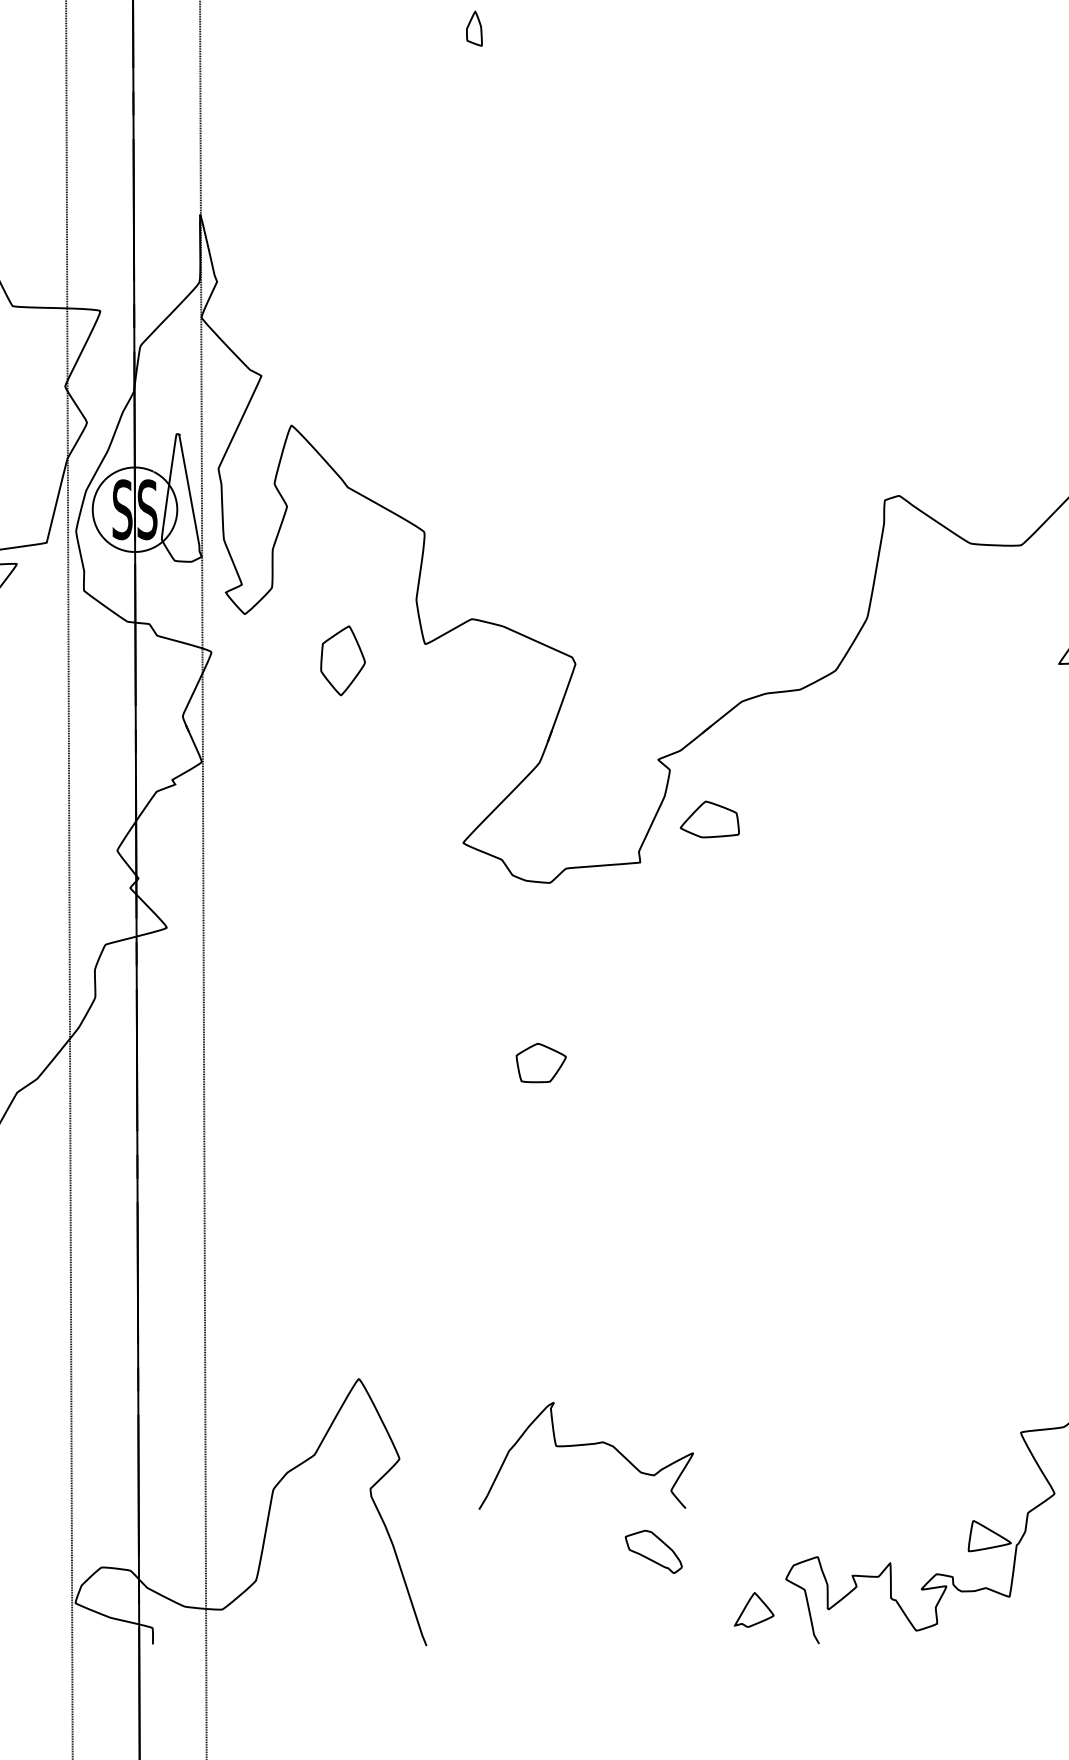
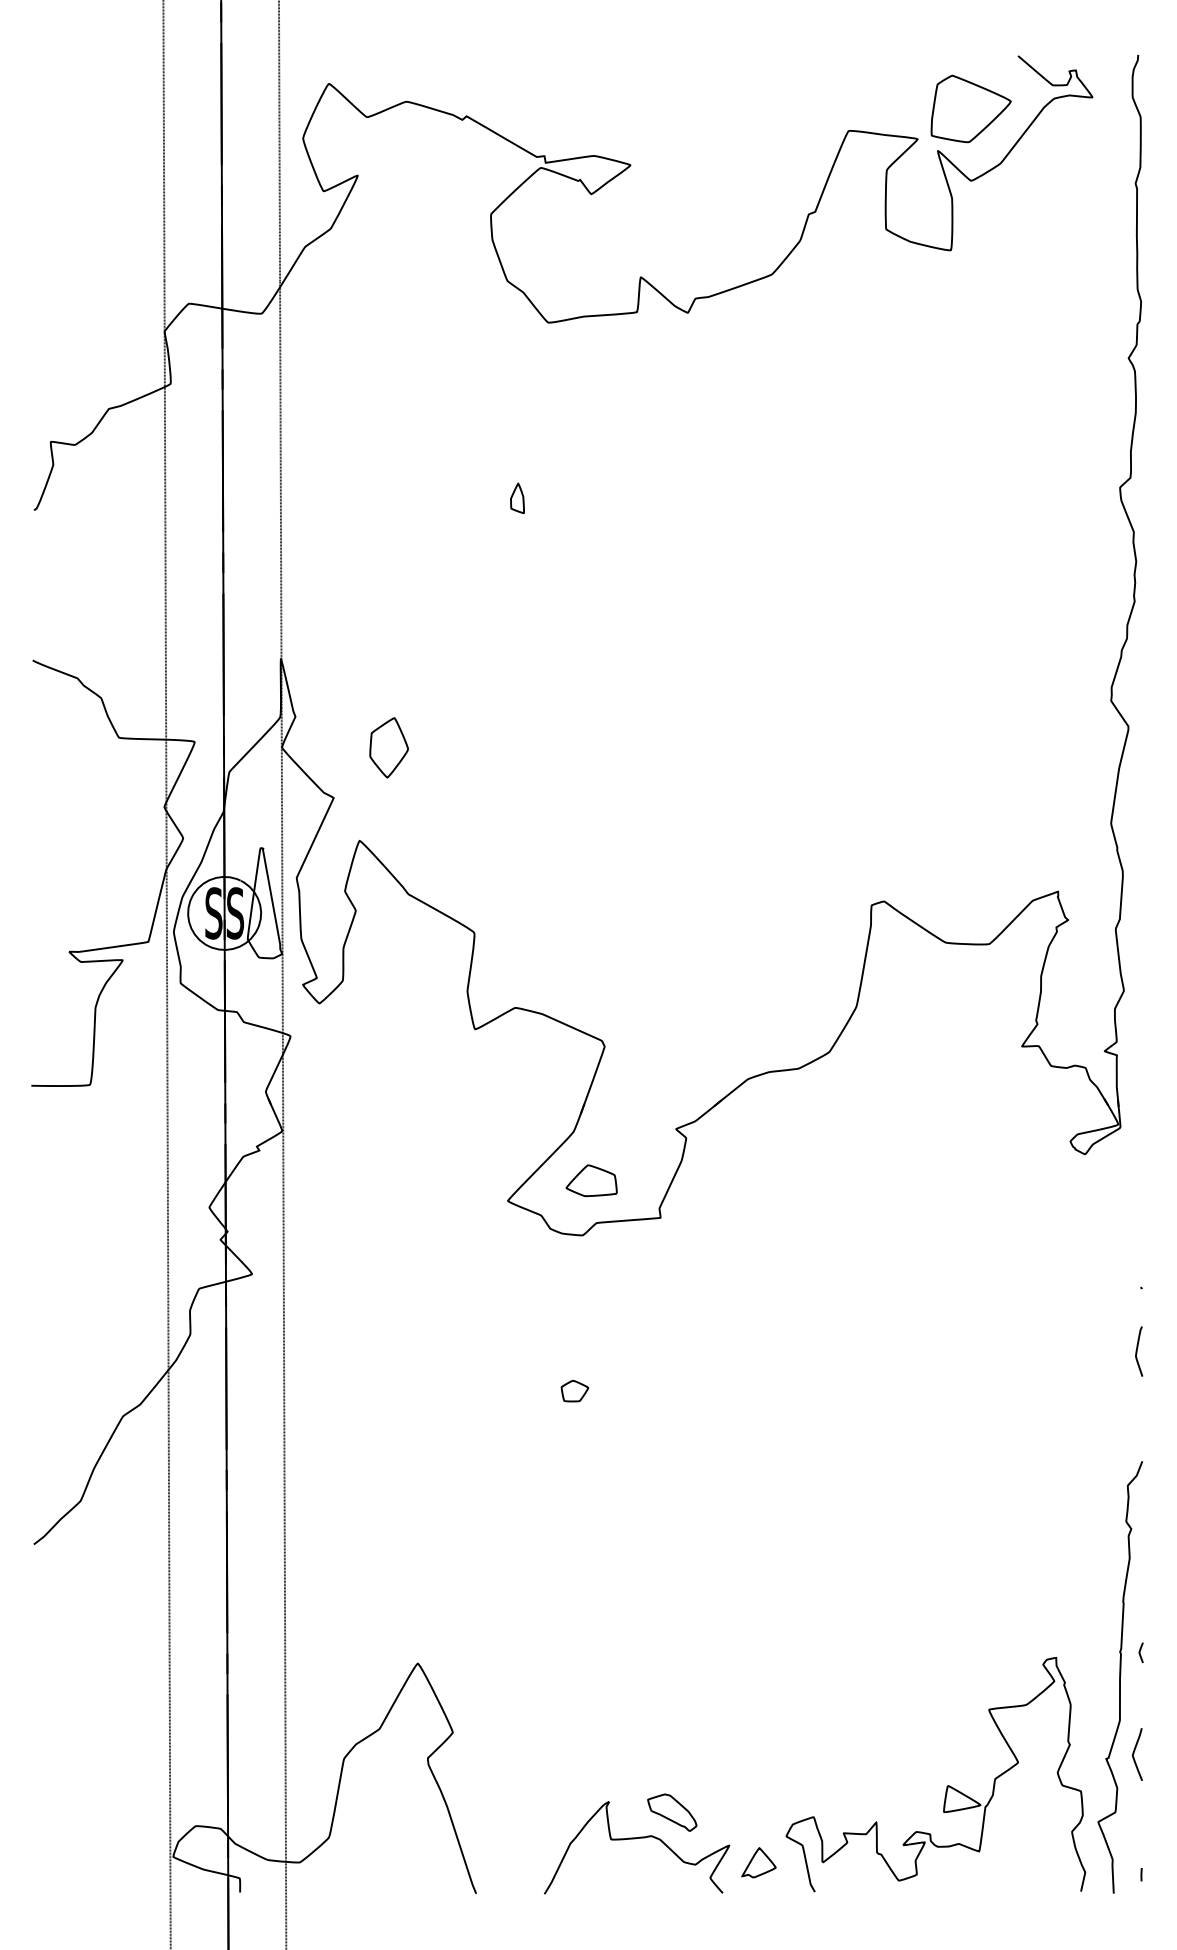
part: (342, 660) -> (388, 747), moved
part: (709, 819) -> (591, 1180), moved
part: (540, 1063) -> (574, 1391), size x0.62
curve: (584, 1446) -> (635, 1839), moved

